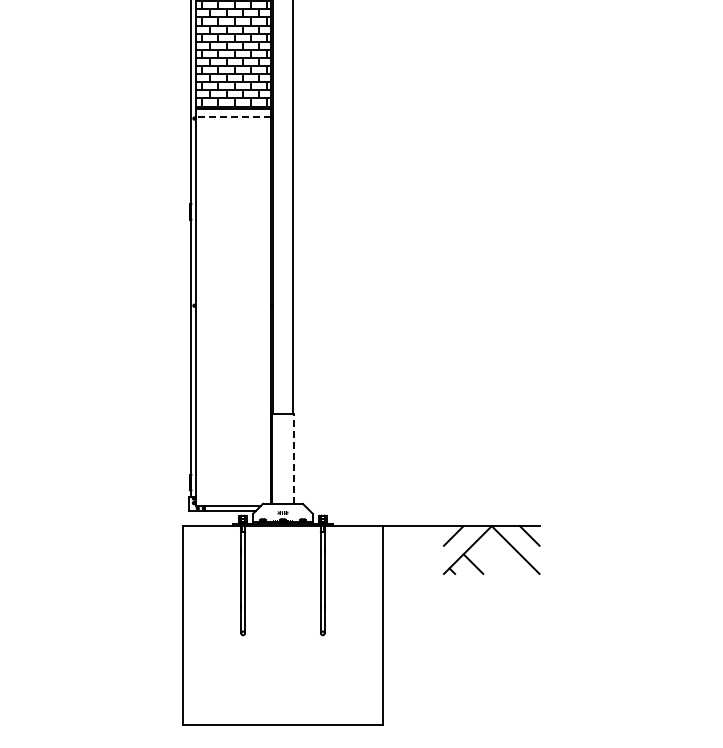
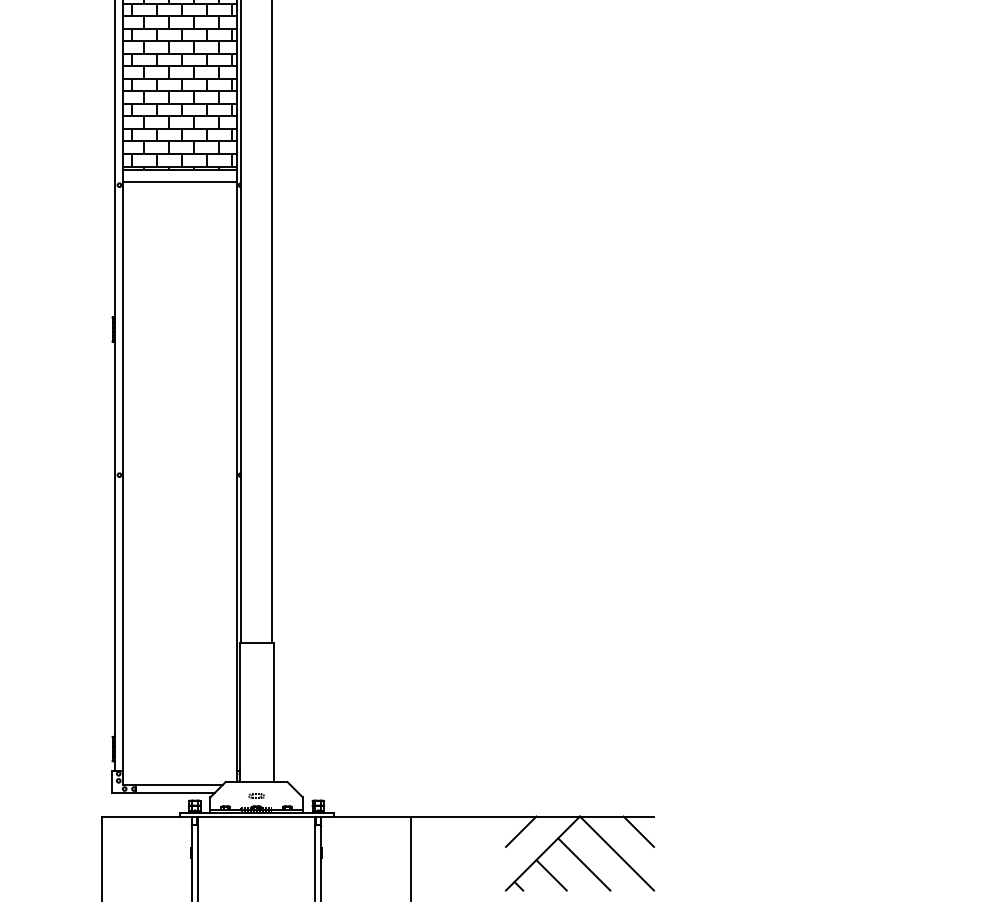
line: (233, 116) -> (179, 182), dashed -> solid
line: (293, 459) -> (272, 713), dashed -> solid
line: (494, 556) -> (584, 863), added

